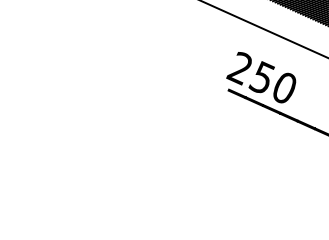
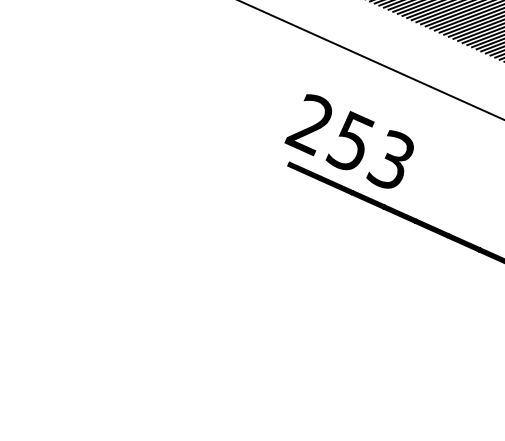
text: (283, 87) -> (390, 159), 250 -> 253

